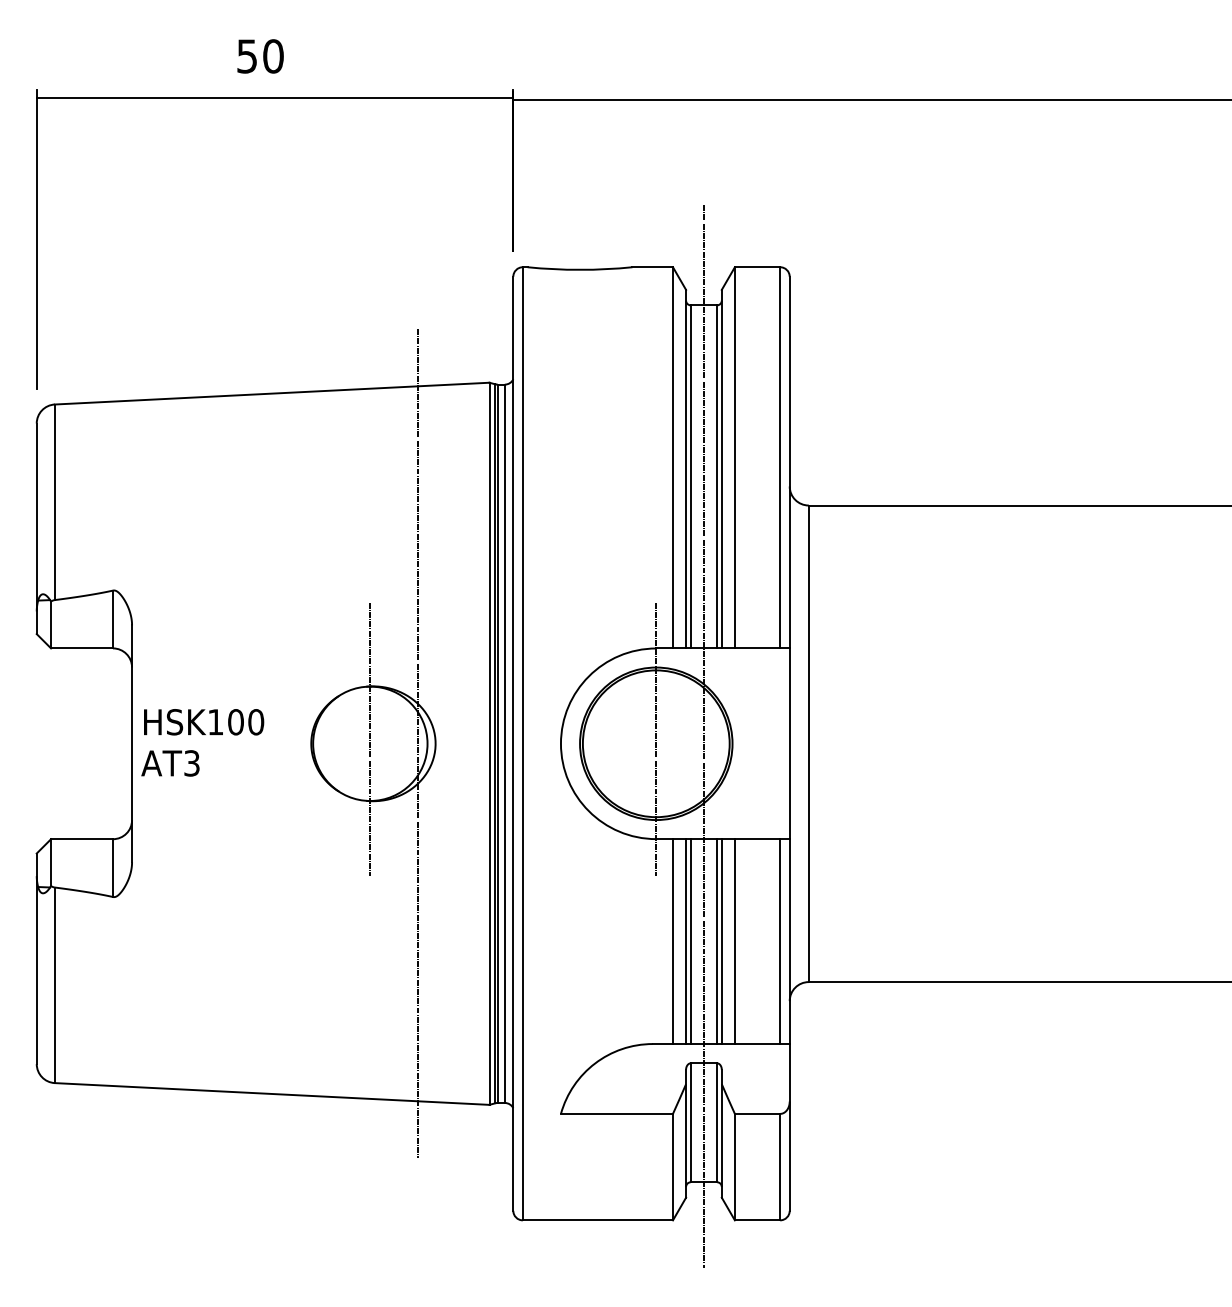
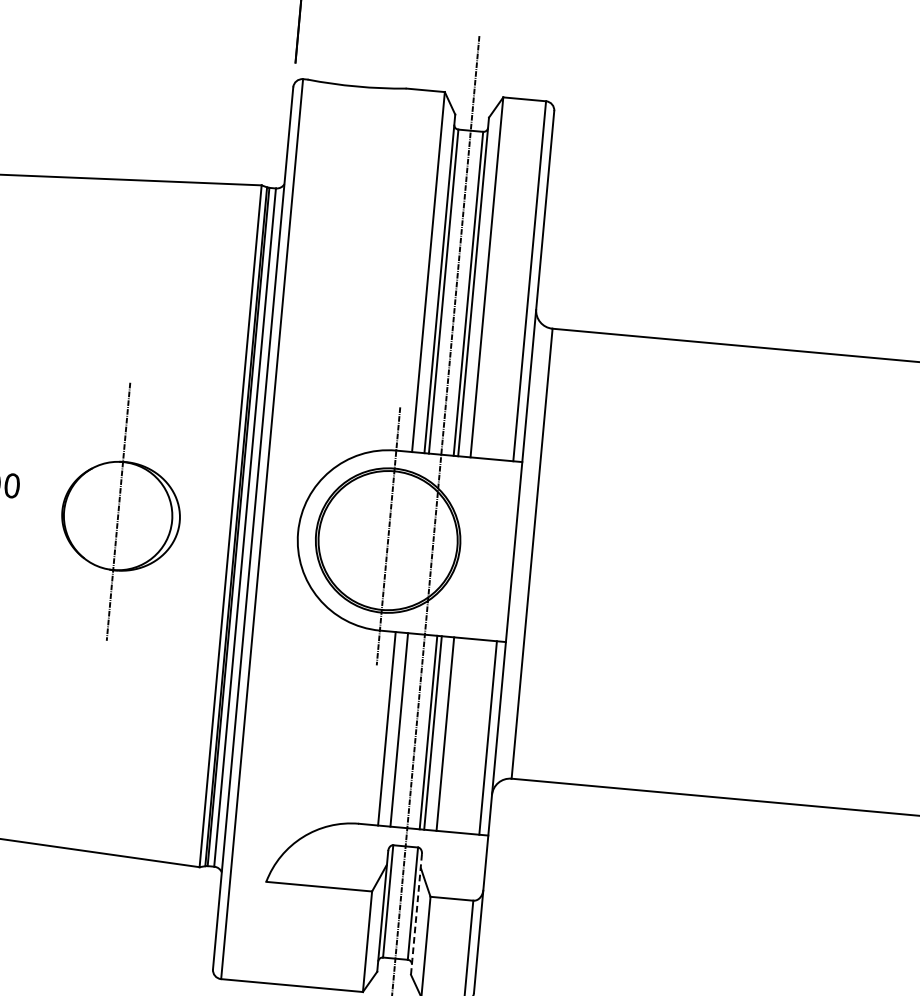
line: (418, 743) -> (163, 519), removed
line: (690, 941) -> (403, 730), removed
line: (721, 1133) -> (416, 914), solid -> dashed

